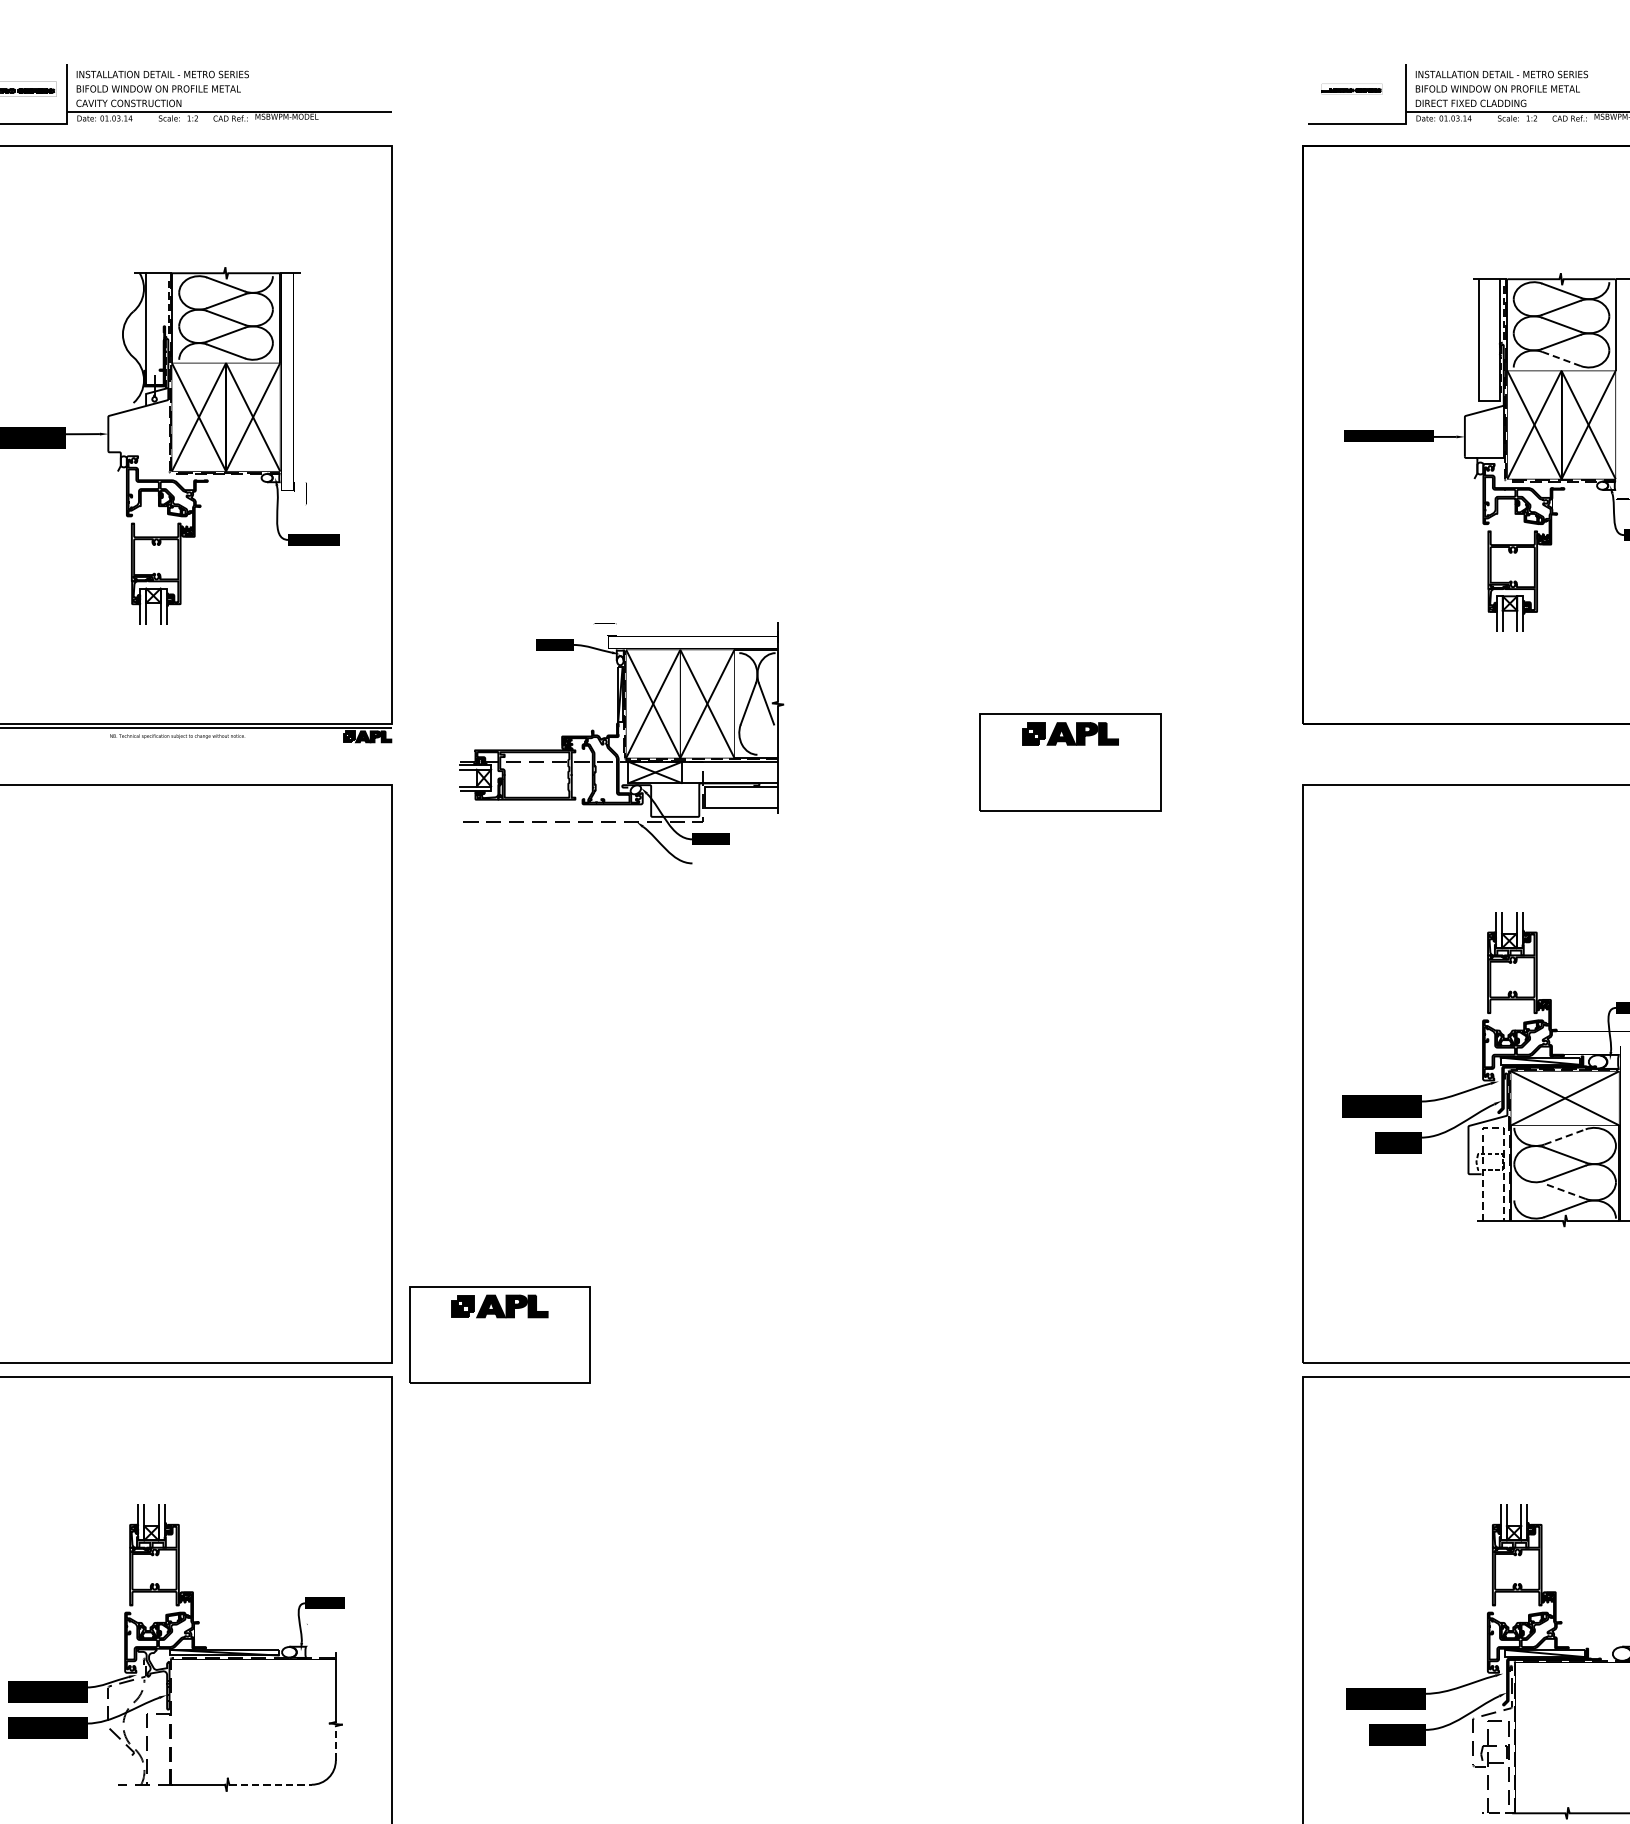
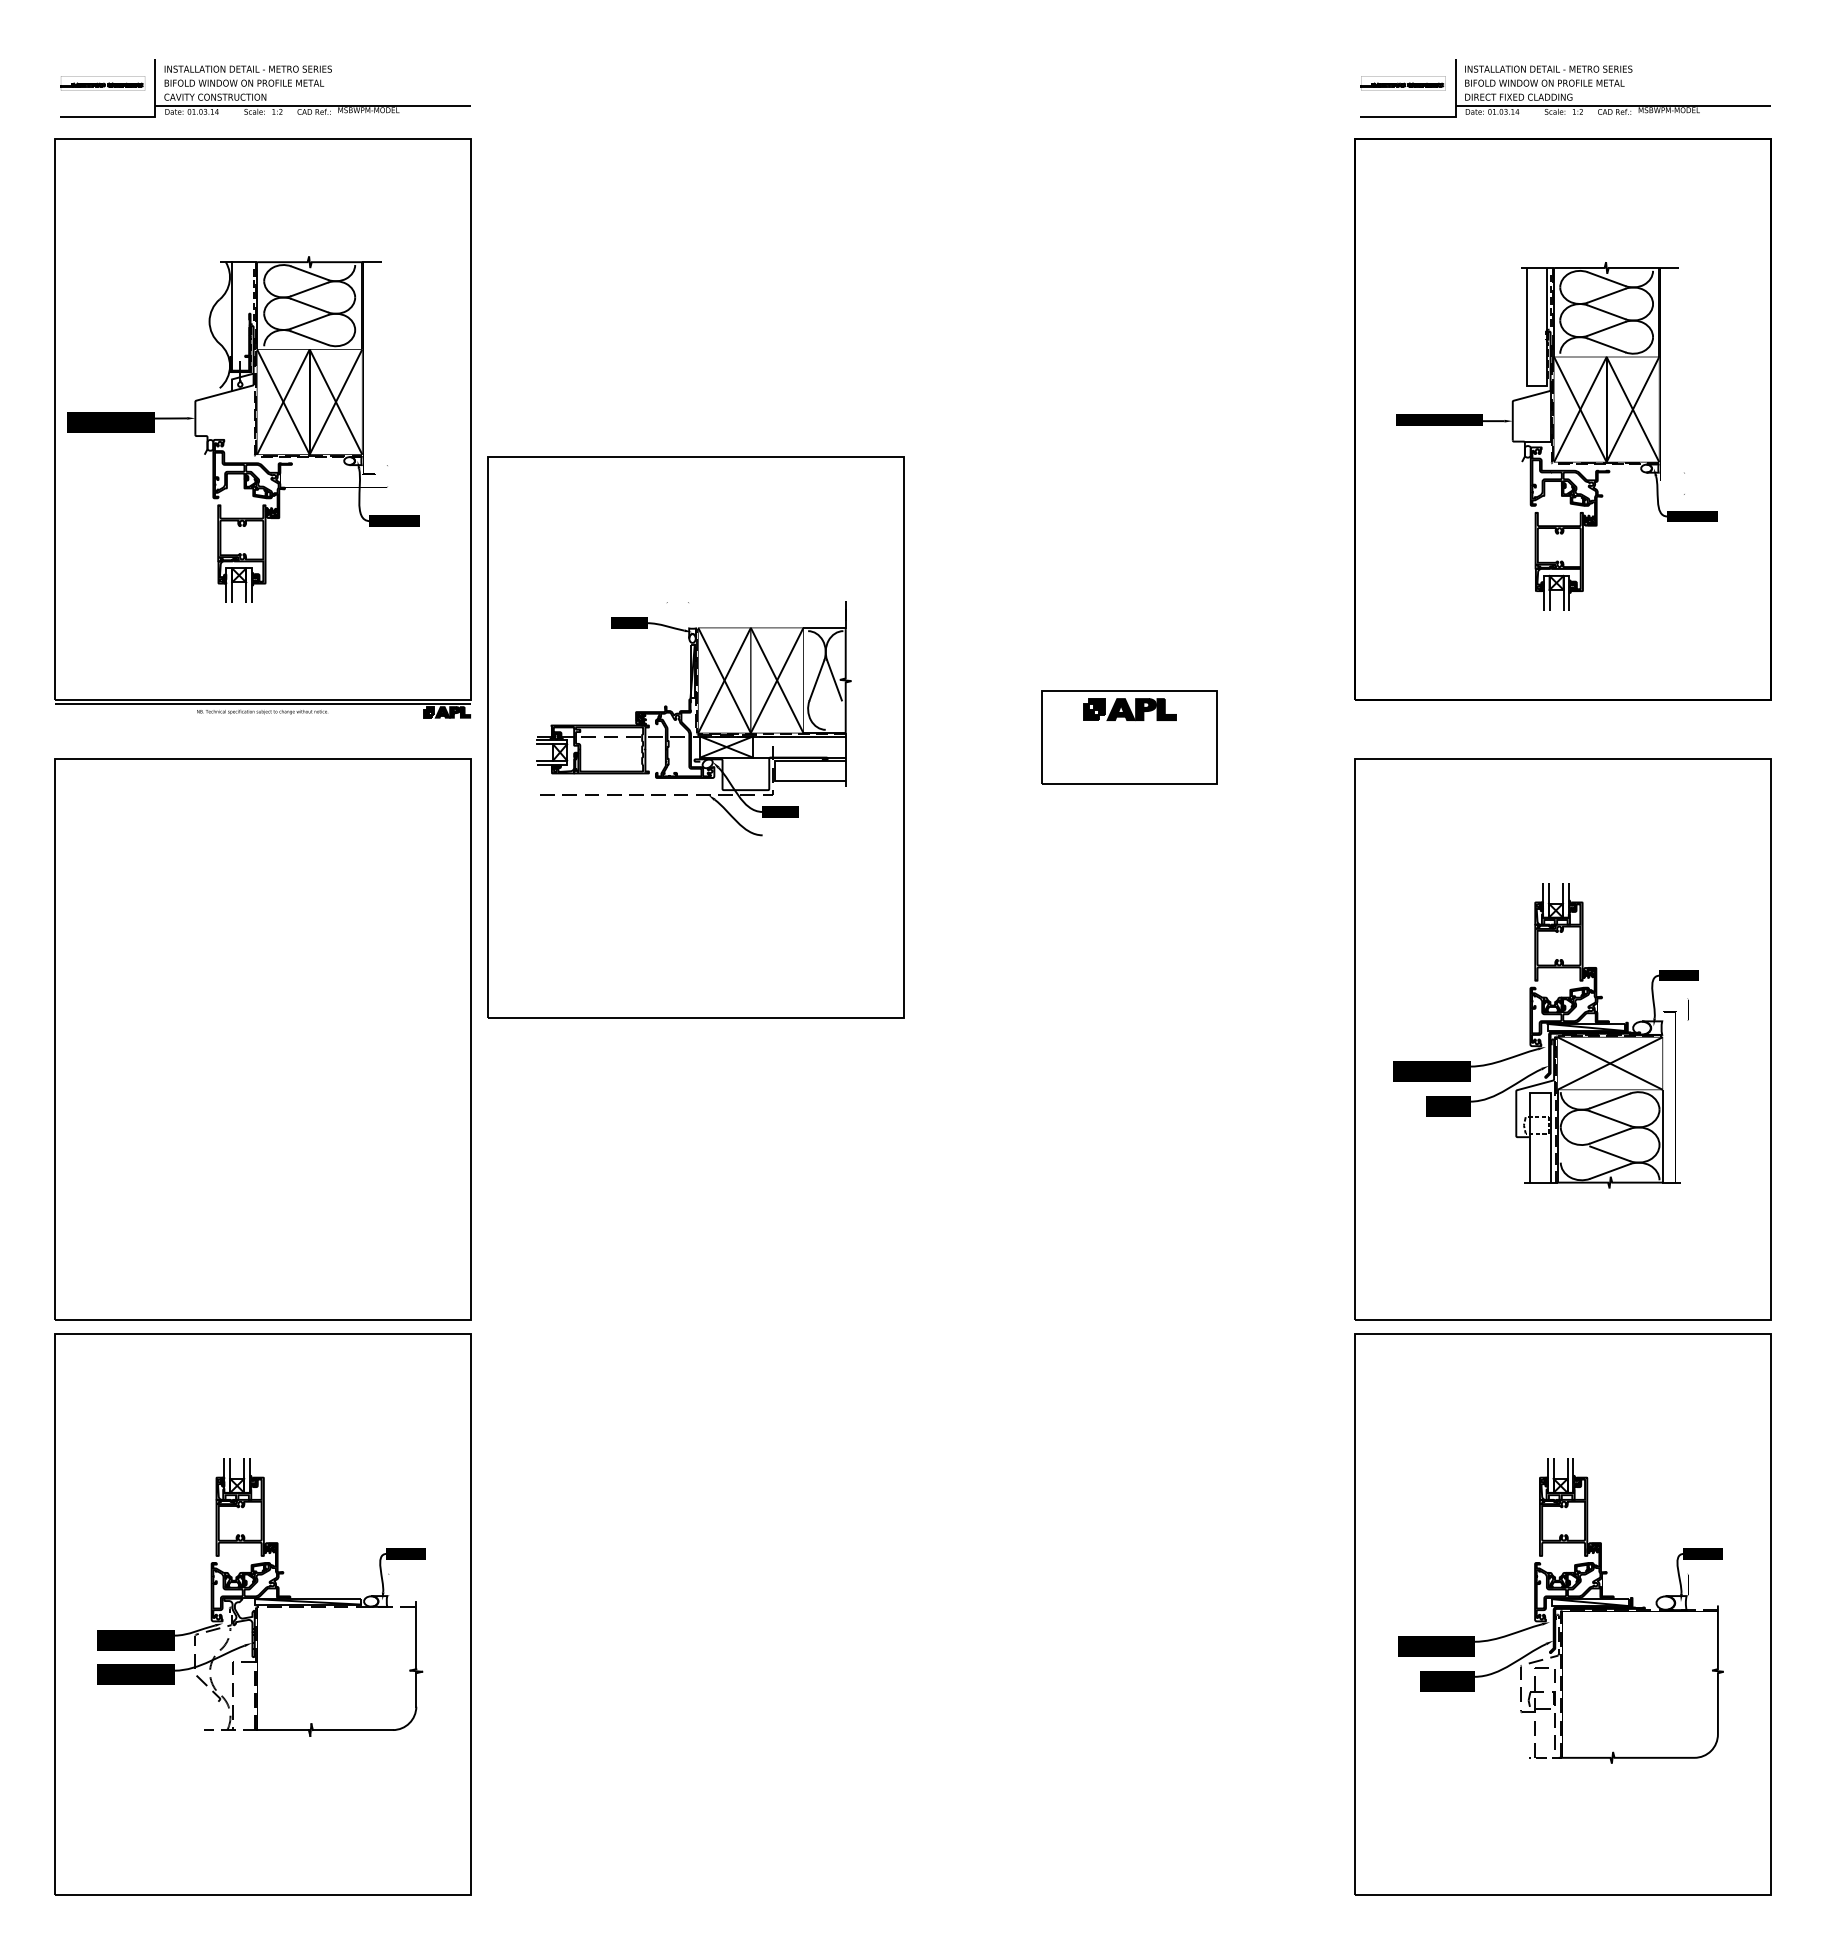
part: (1351, 89) -> (1402, 83), size x1.43
line: (1561, 359) -> (1606, 345), dashed -> solid
part: (623, 762) -> (695, 737), added
line: (1493, 1128) -> (1540, 1092), dashed -> solid
line: (1565, 1136) -> (1610, 1100), dashed -> solid
line: (1564, 1191) -> (1609, 1153), dashed -> solid
part: (499, 1335) -> (575, 1293), removed
line: (336, 1742) -> (416, 1689), dashed -> solid
line: (271, 1785) -> (353, 1730), dashed -> solid

